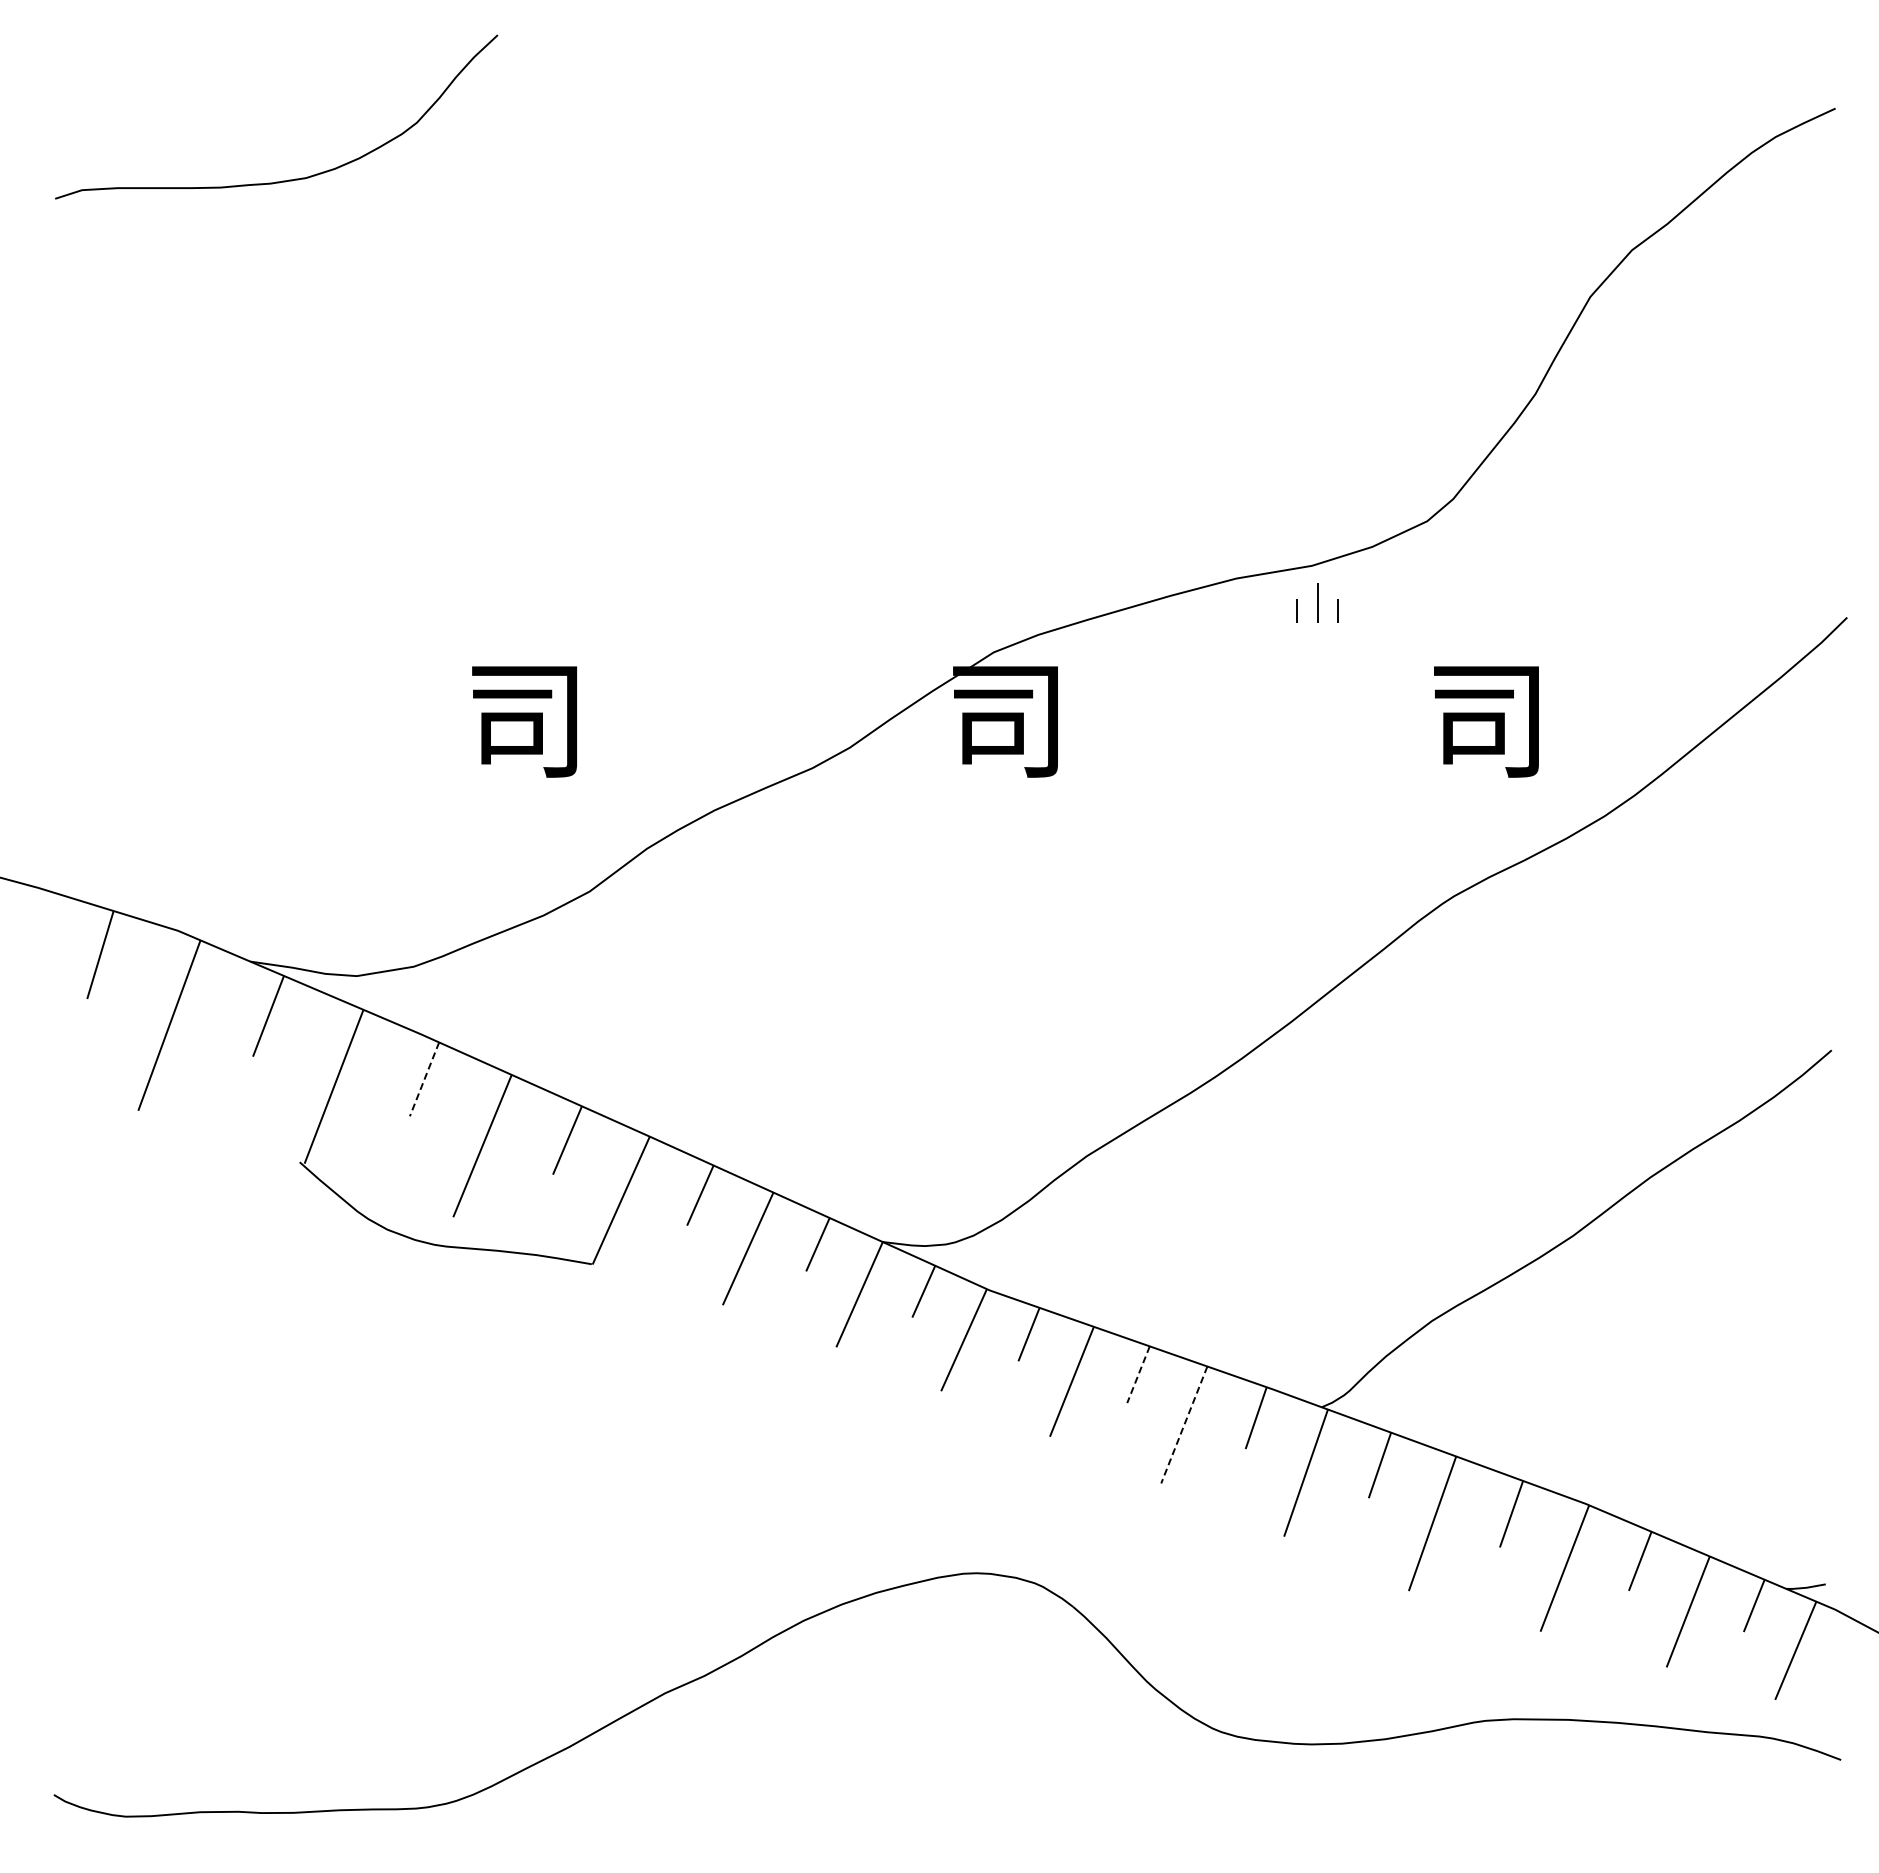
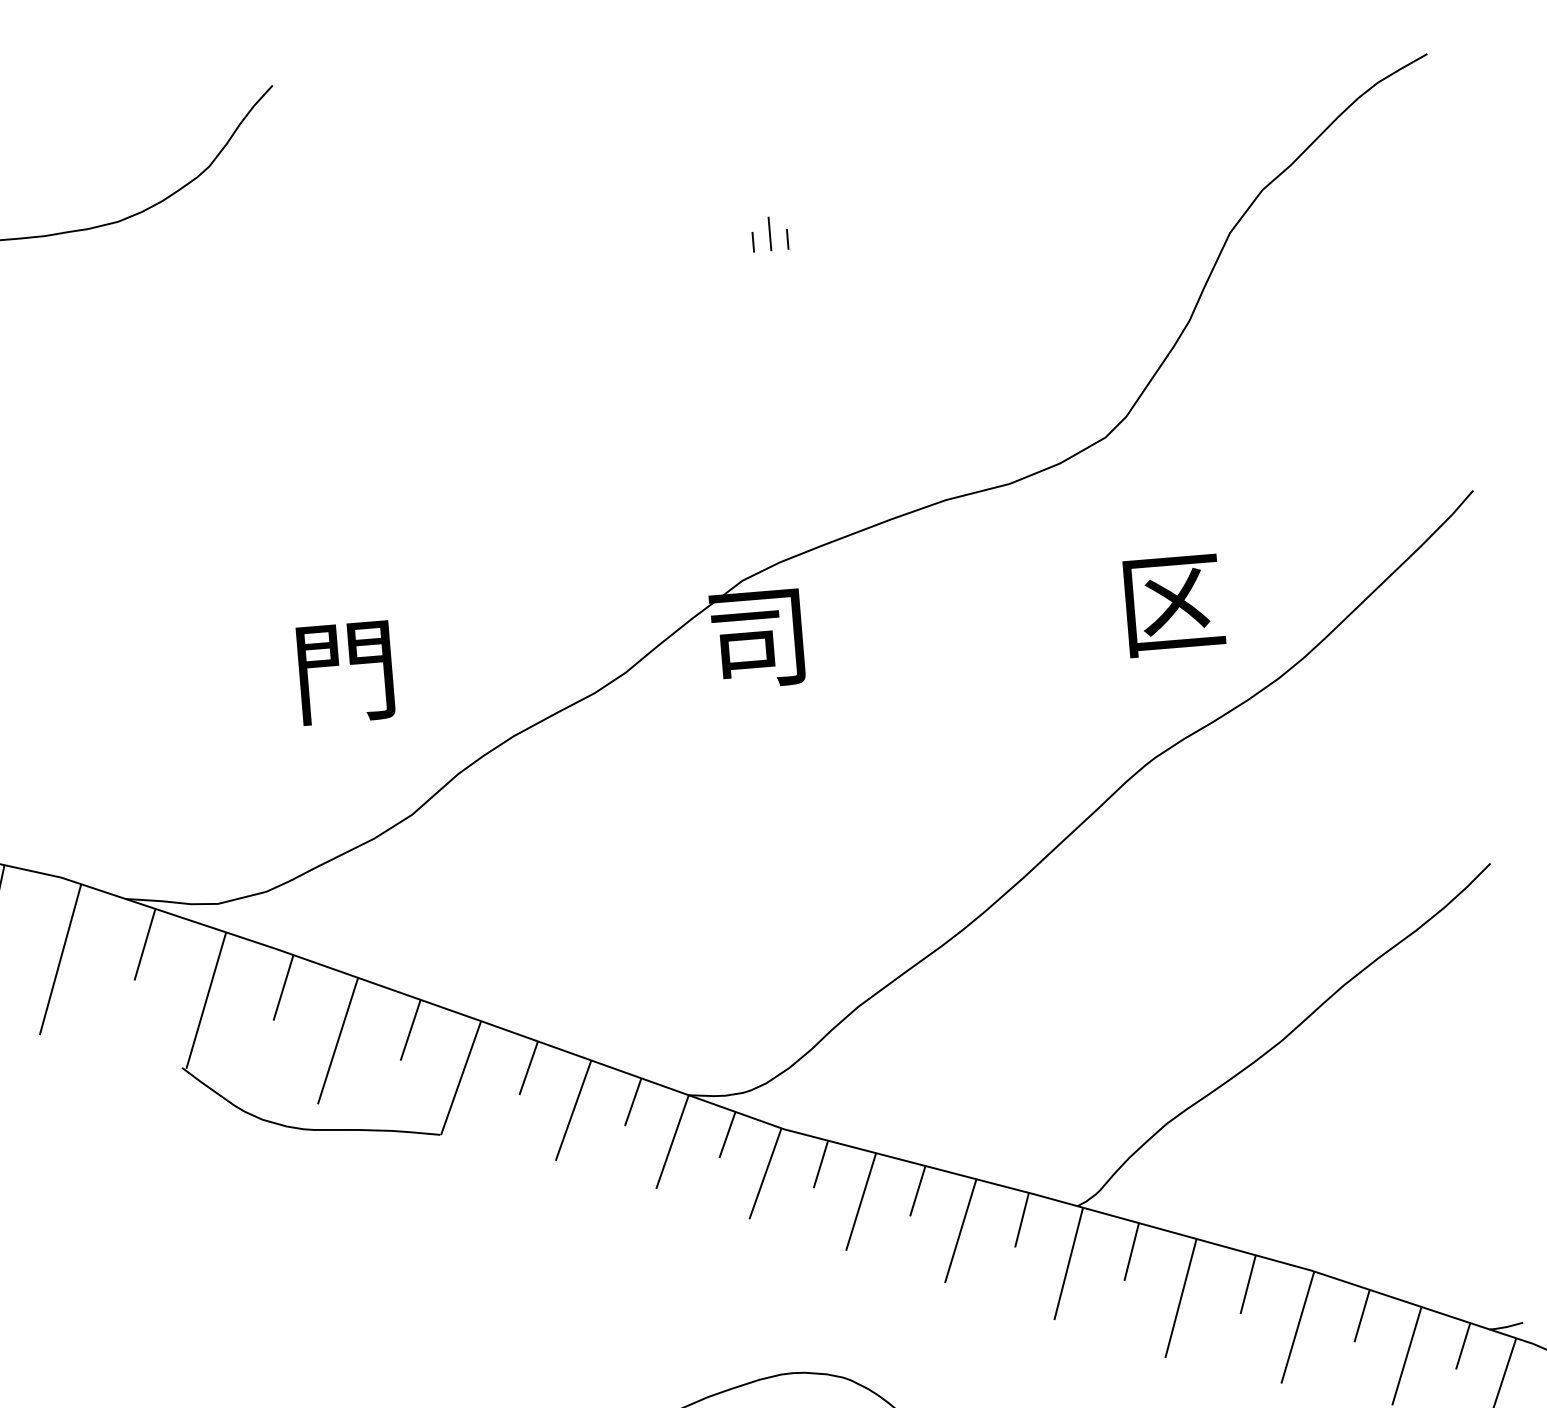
part: (1317, 602) -> (769, 233), moved
text: (526, 721) -> (345, 673), 司 -> 門
text: (1490, 722) -> (1174, 605), 司 -> 区
line: (424, 1079) -> (283, 987), dashed -> solid
line: (1138, 1374) -> (917, 1190), dashed -> solid
line: (1184, 1425) -> (960, 1231), dashed -> solid

